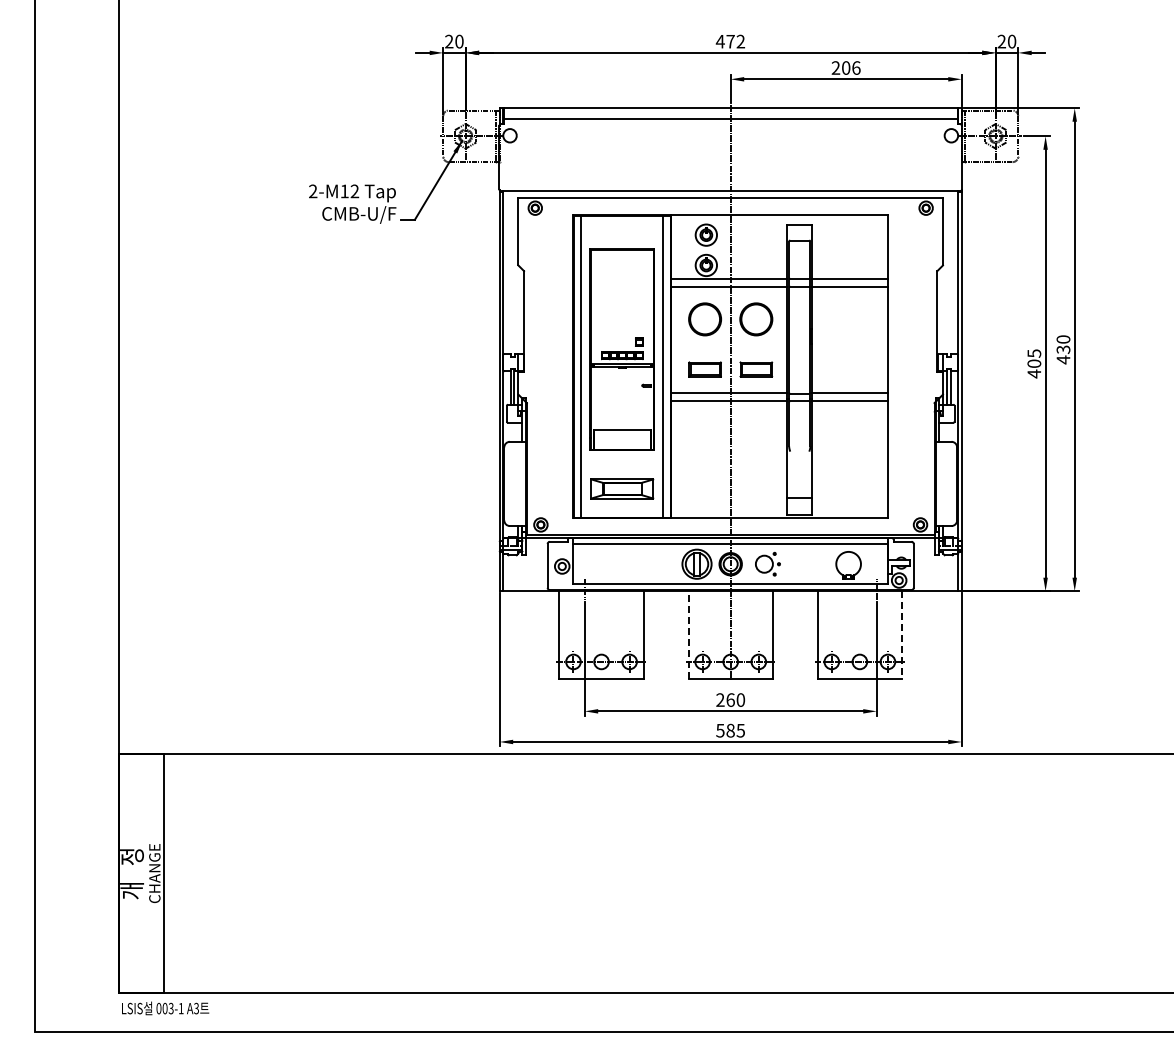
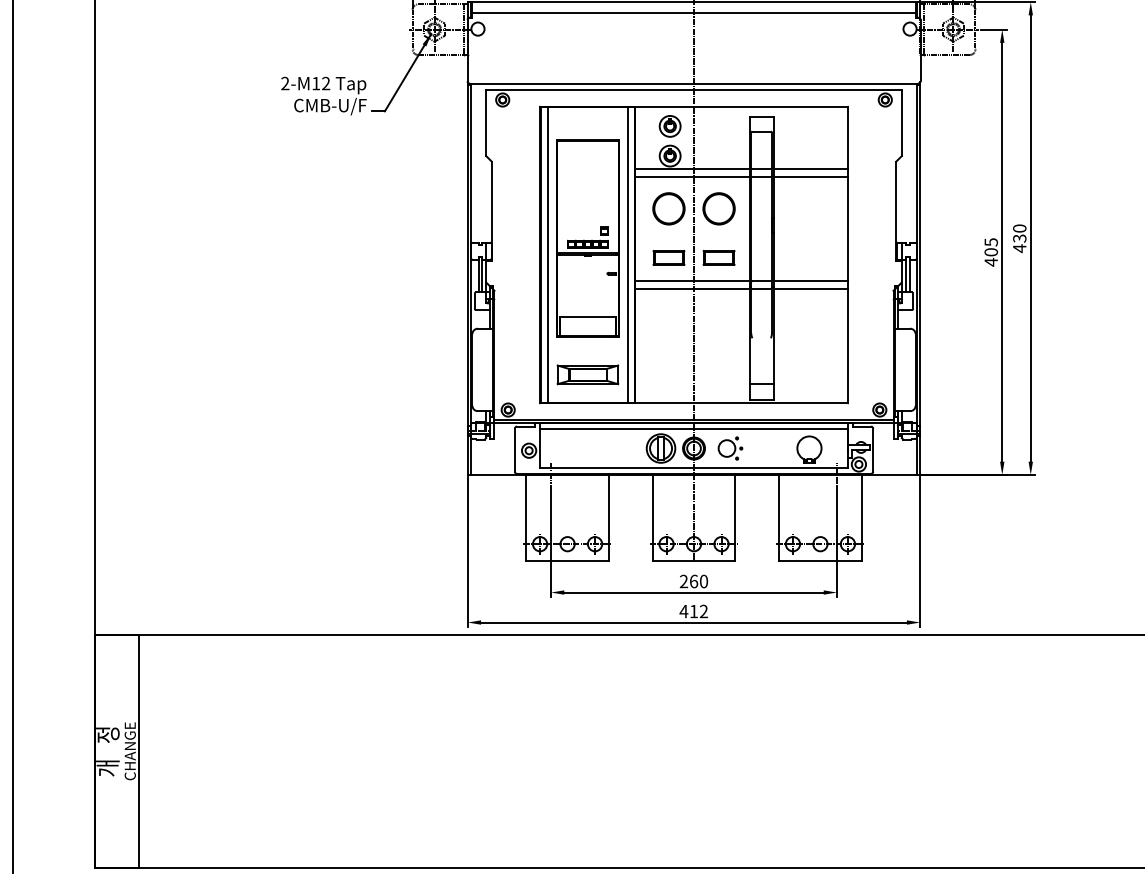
line: (688, 634) -> (652, 517), dashed -> solid
line: (901, 634) -> (861, 517), dashed -> solid
text: (730, 730) -> (693, 611), 585 -> 412

